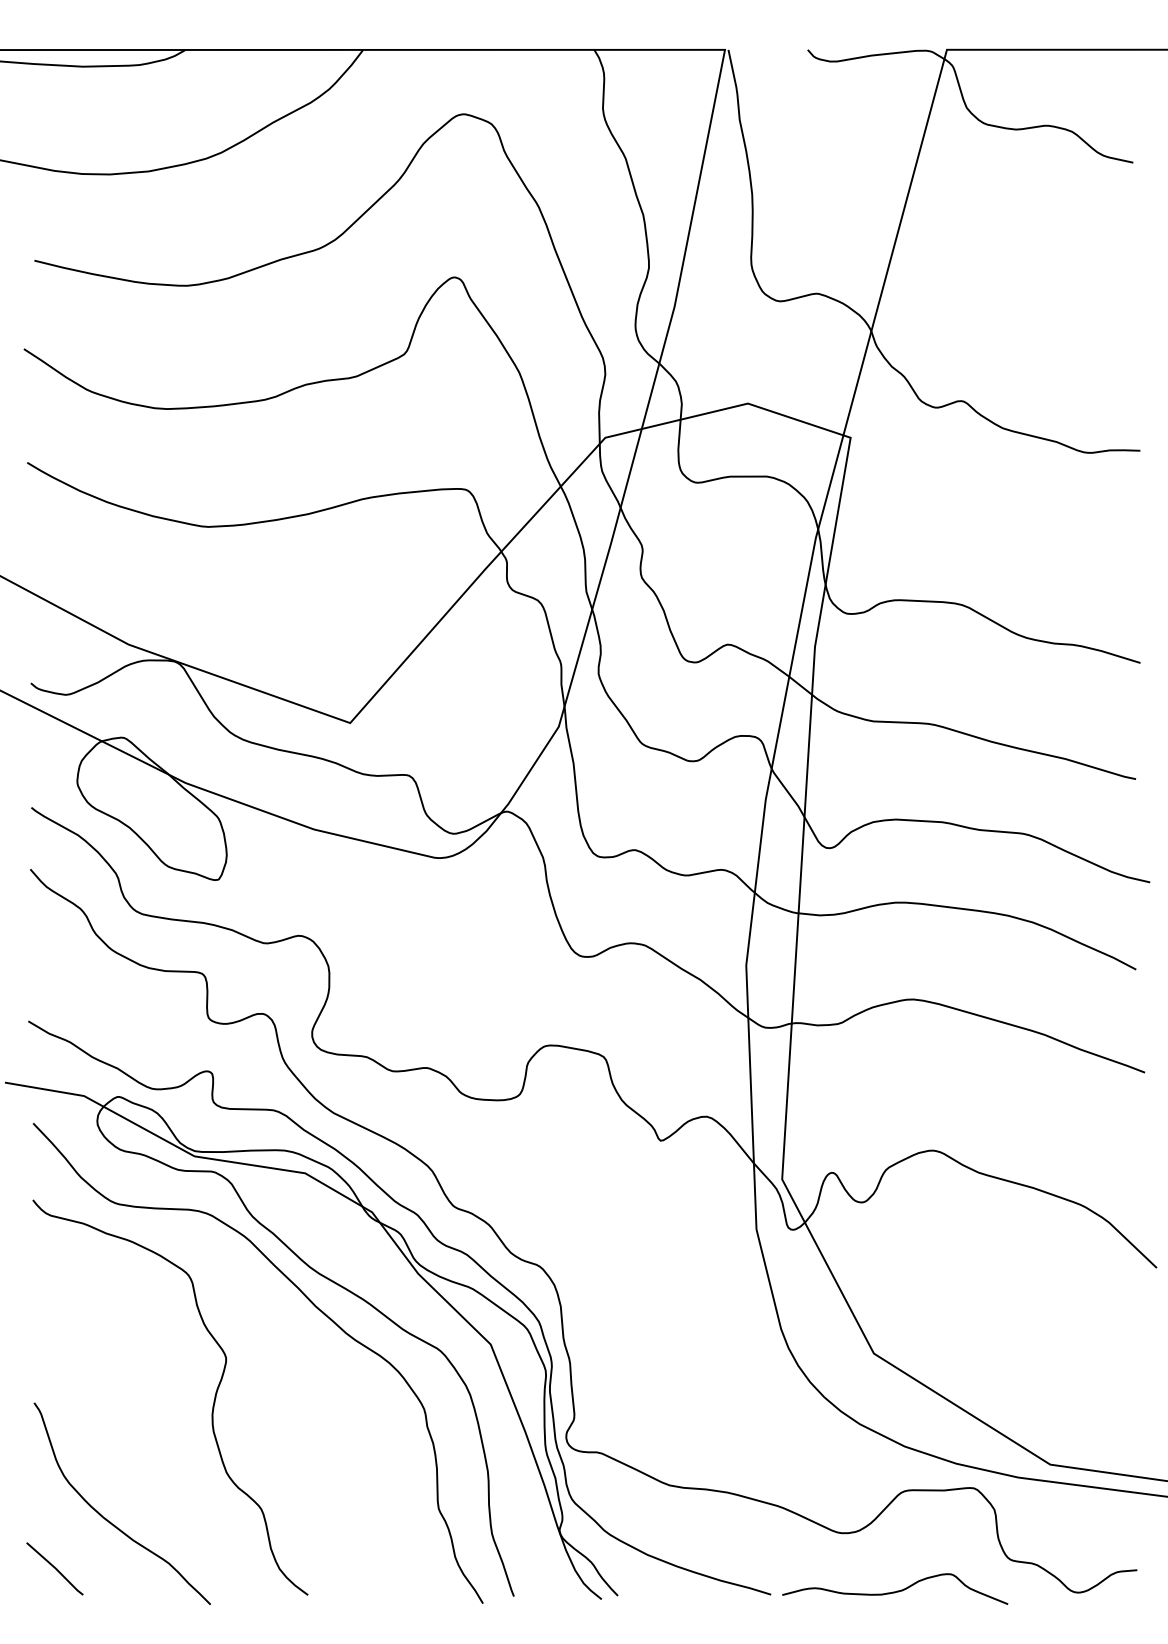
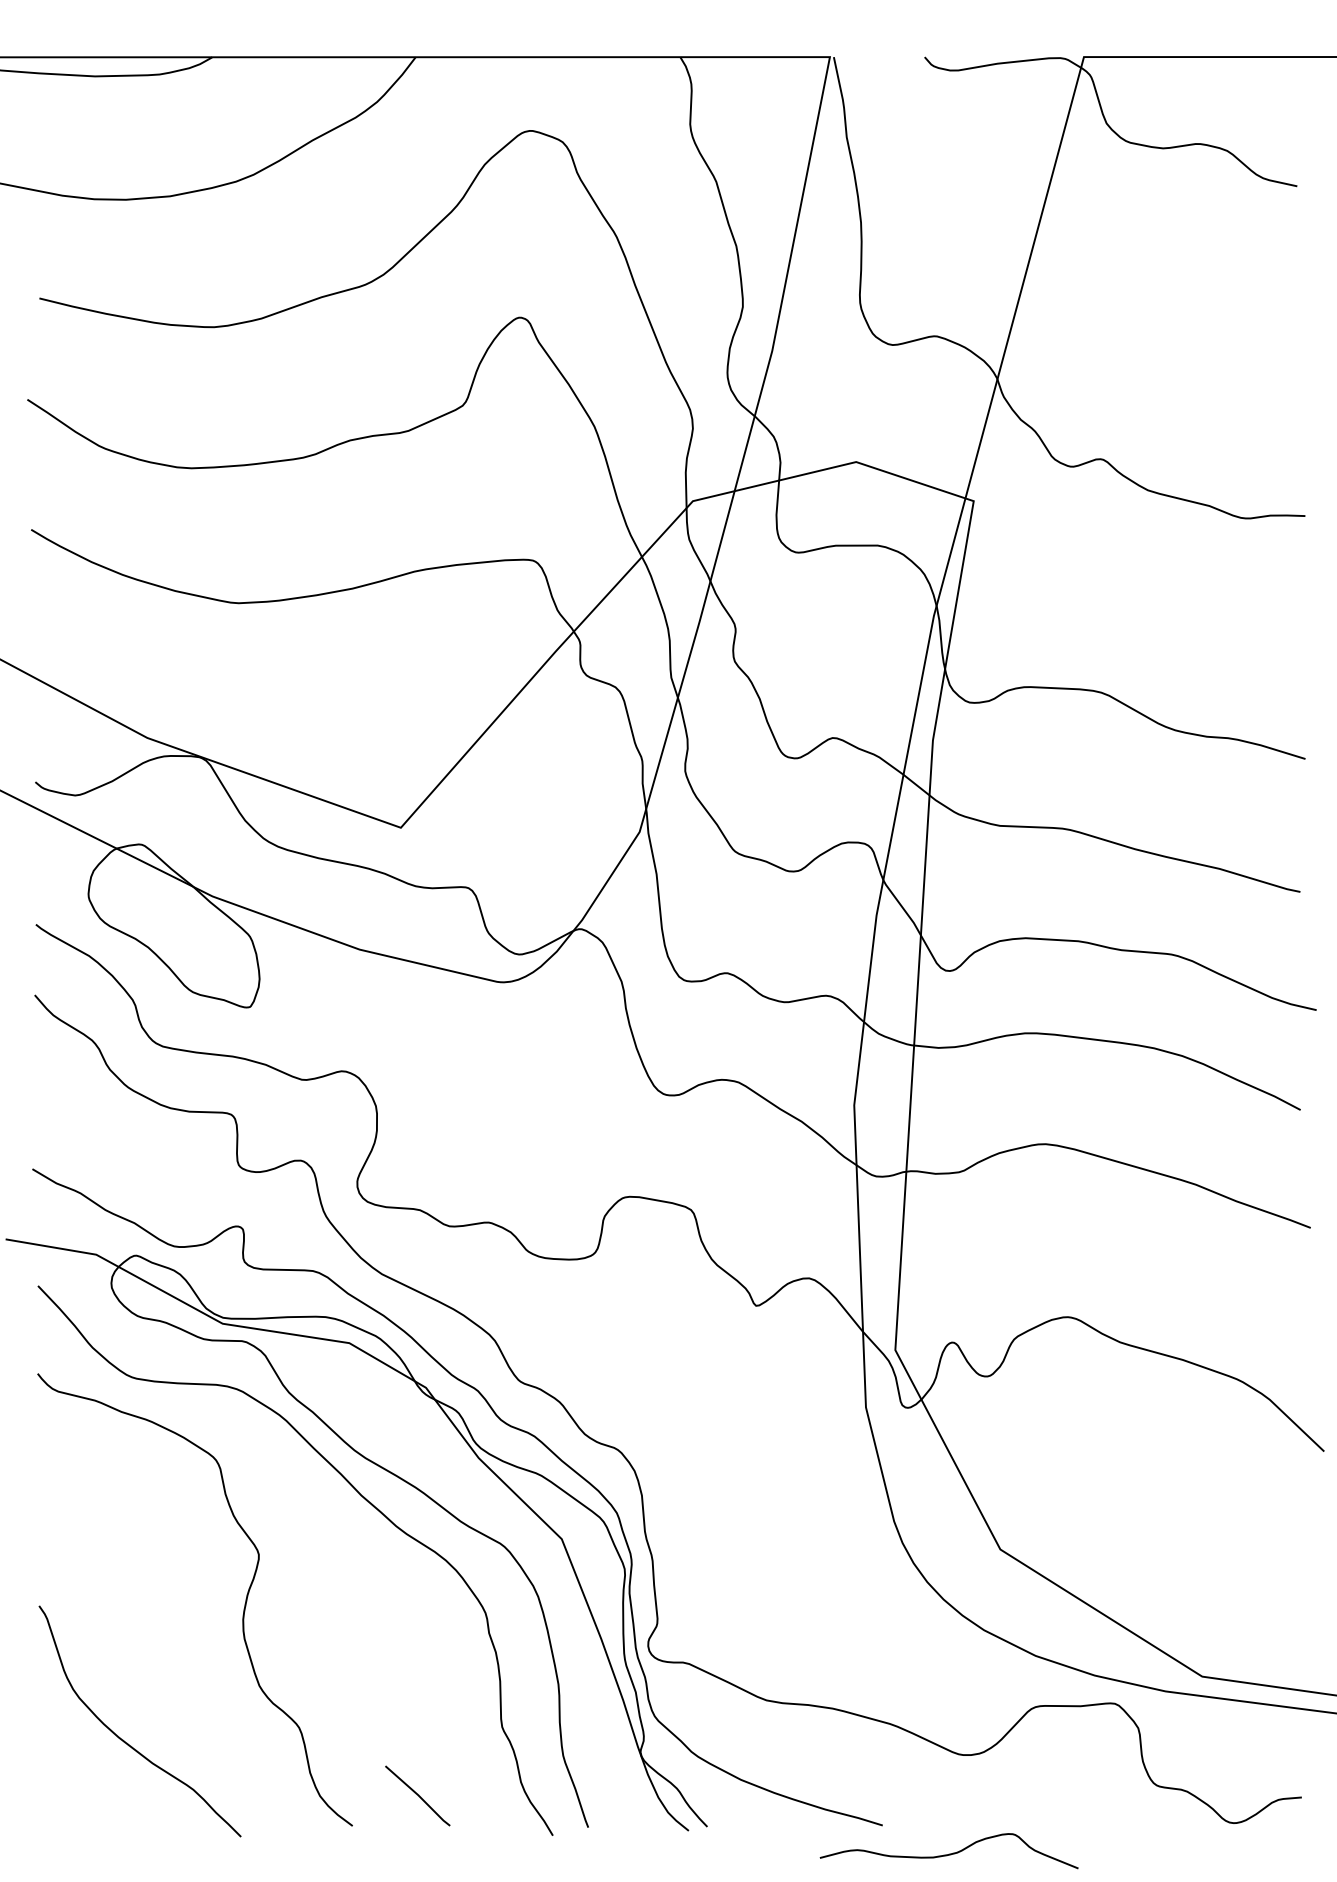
line: (54, 1568) -> (417, 1795), moved
curve: (897, 1590) -> (951, 1852), moved

